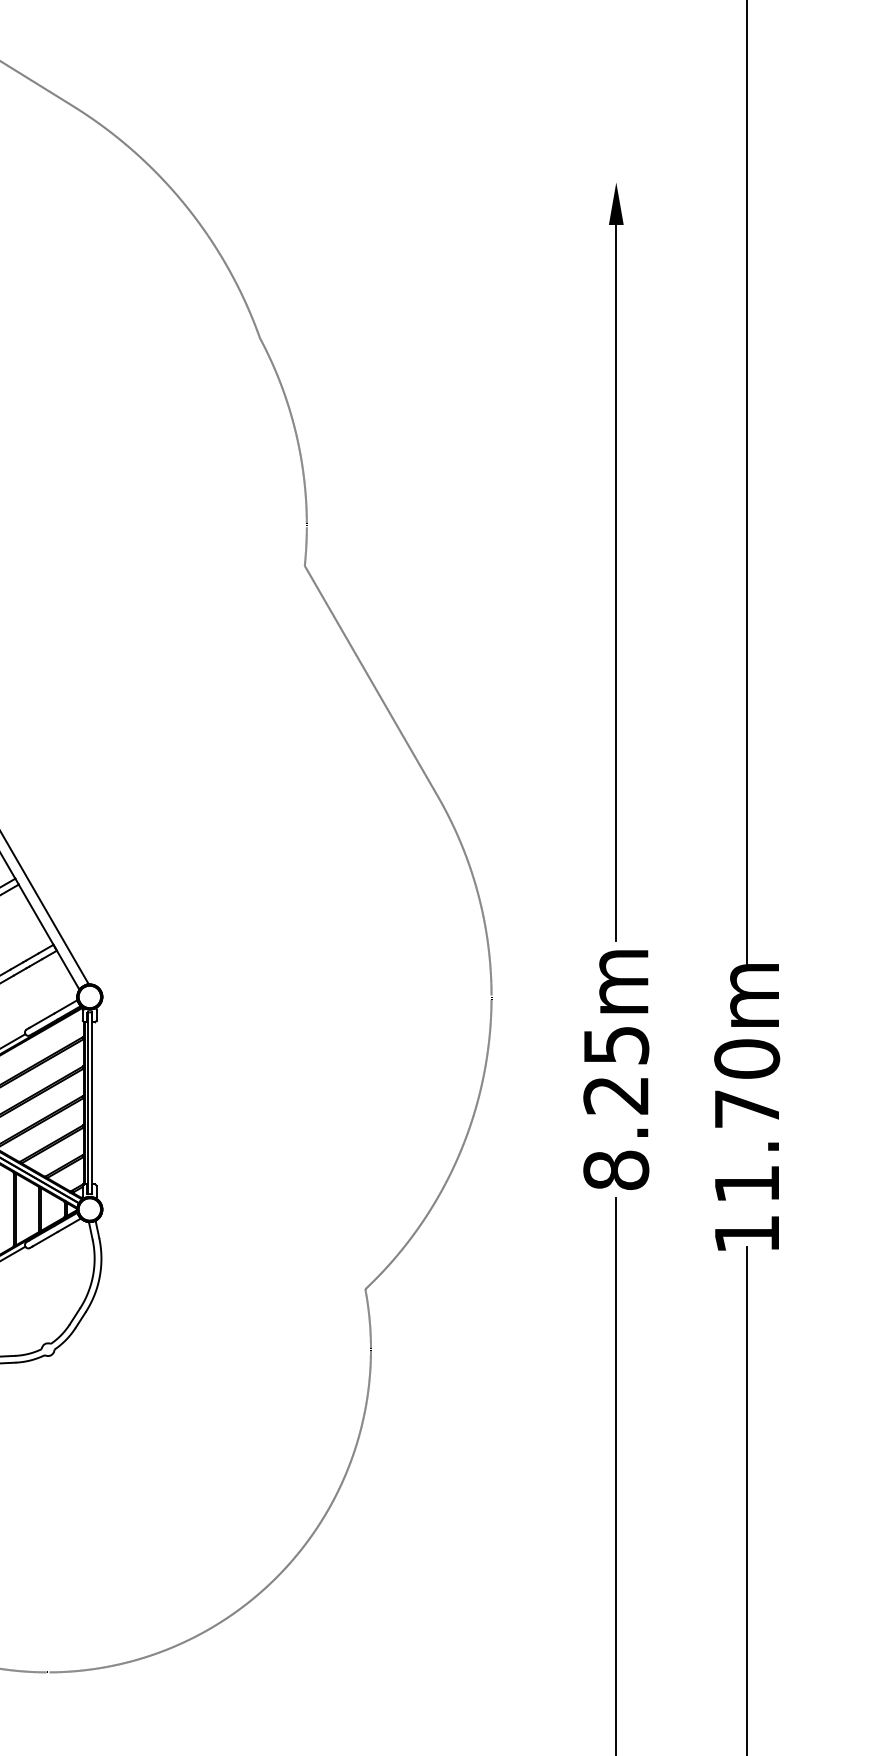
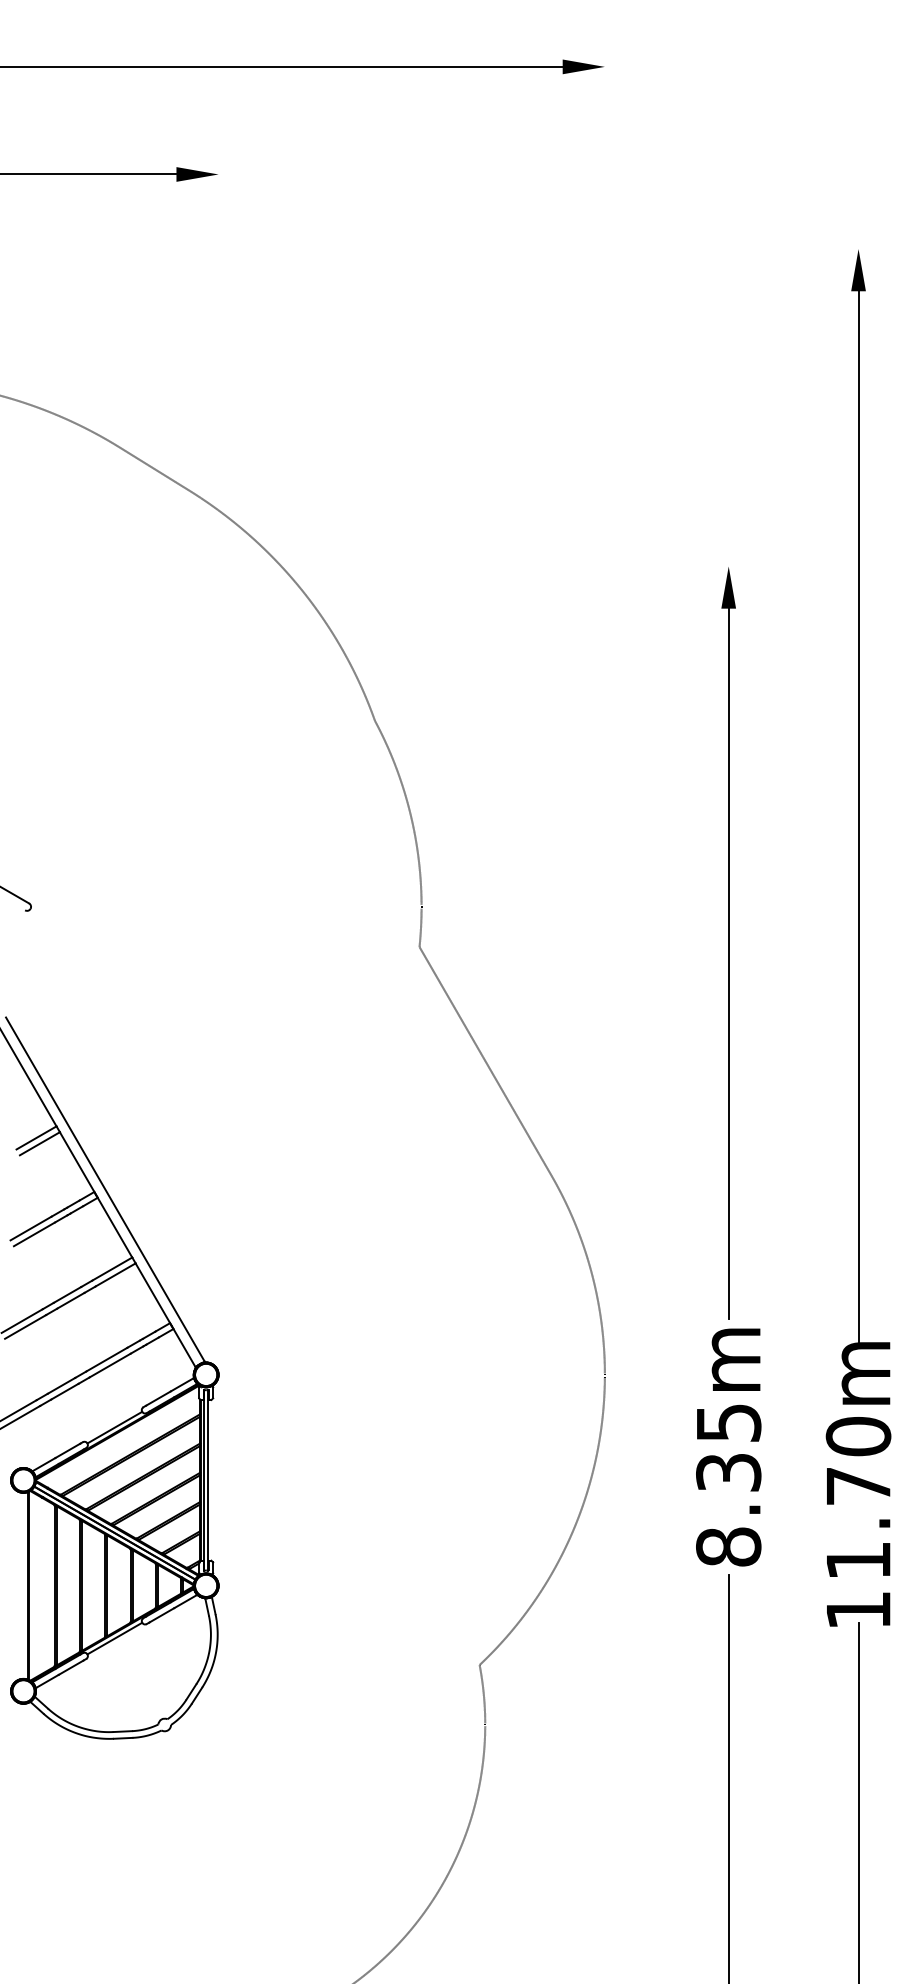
text: (616, 1095) -> (728, 1472), 8.25m -> 8.35m

